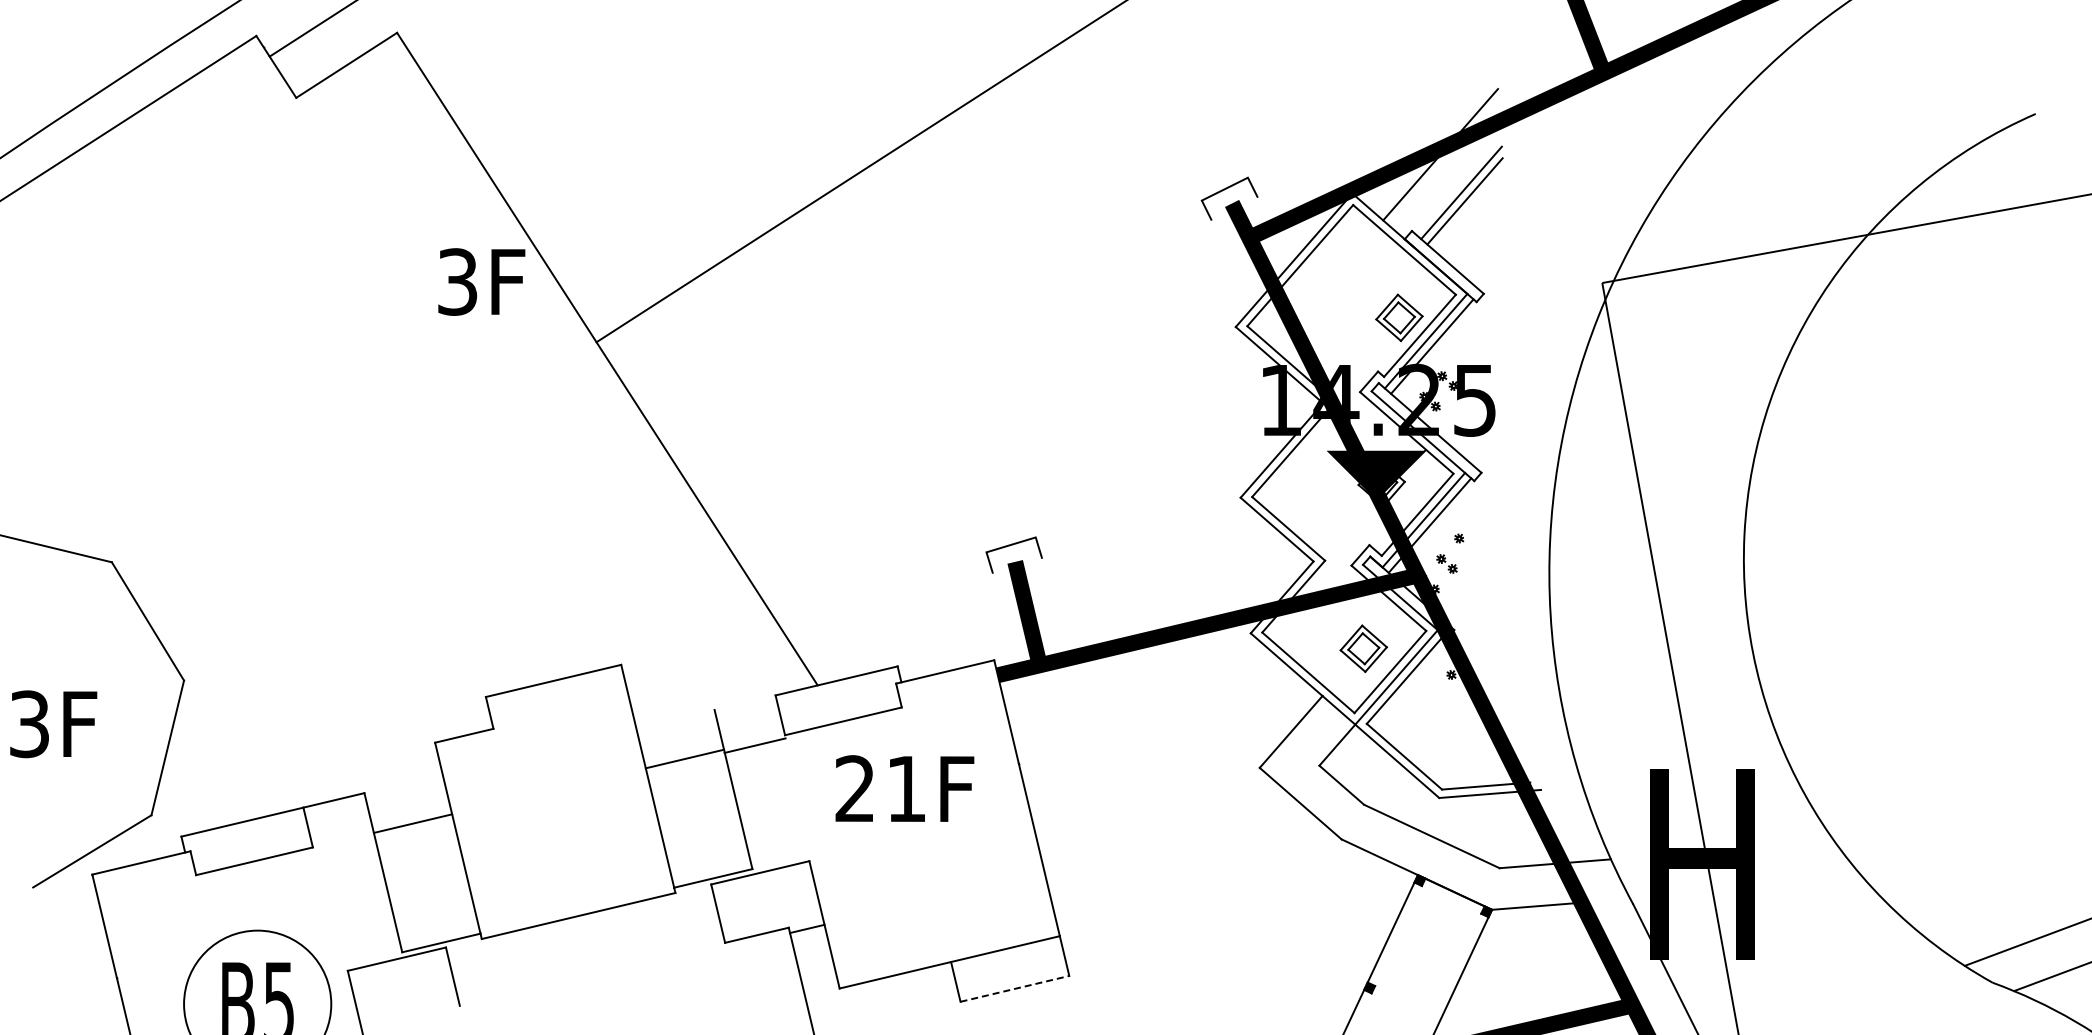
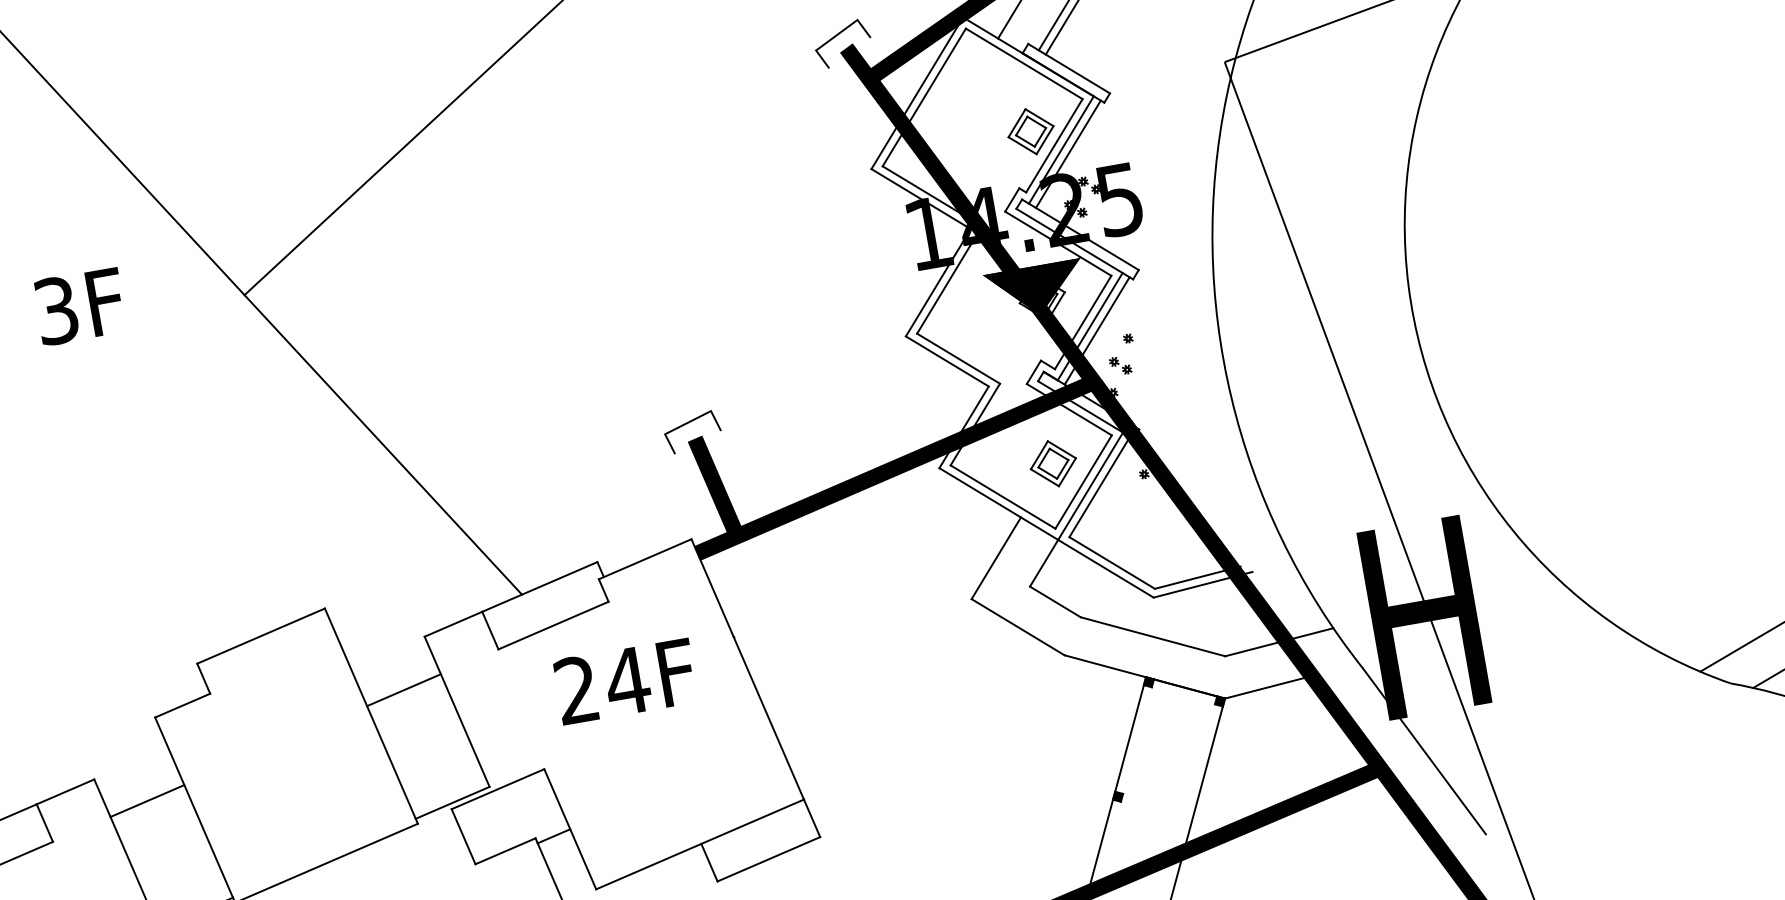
text: (481, 281) -> (79, 306), moved
line: (754, 745) -> (452, 624), moved
text: (906, 788) -> (627, 680), 21F -> 24F
line: (1014, 988) -> (768, 858), dashed -> solid

